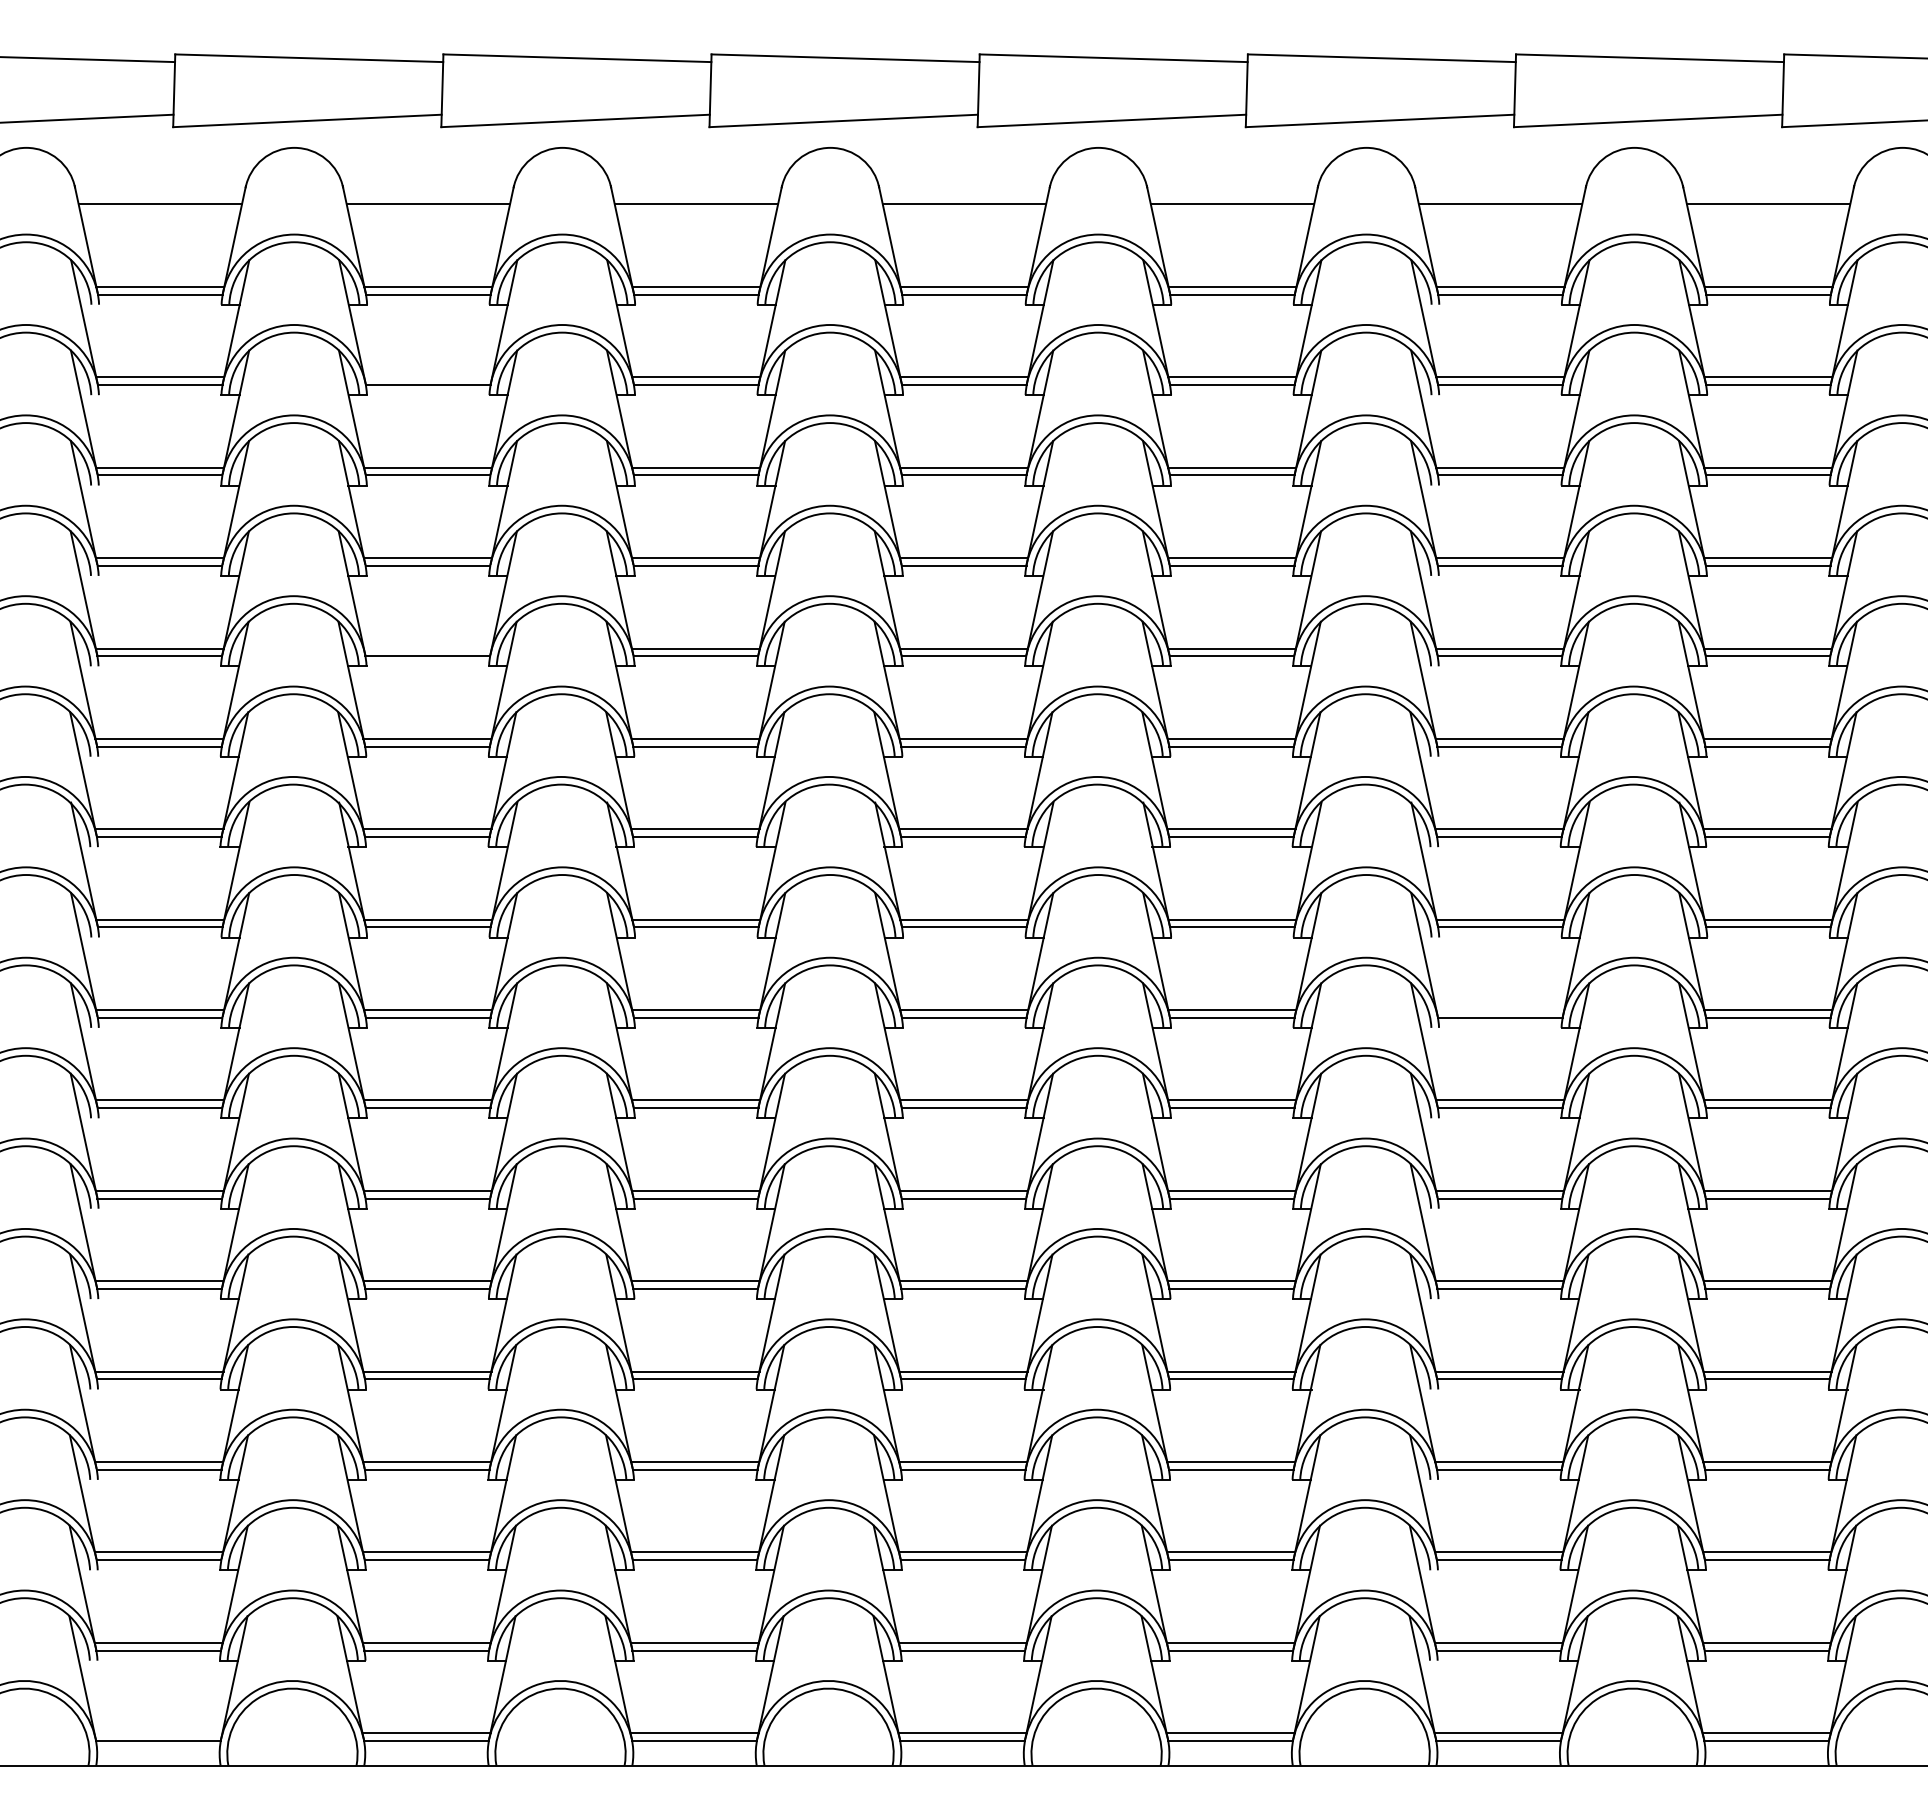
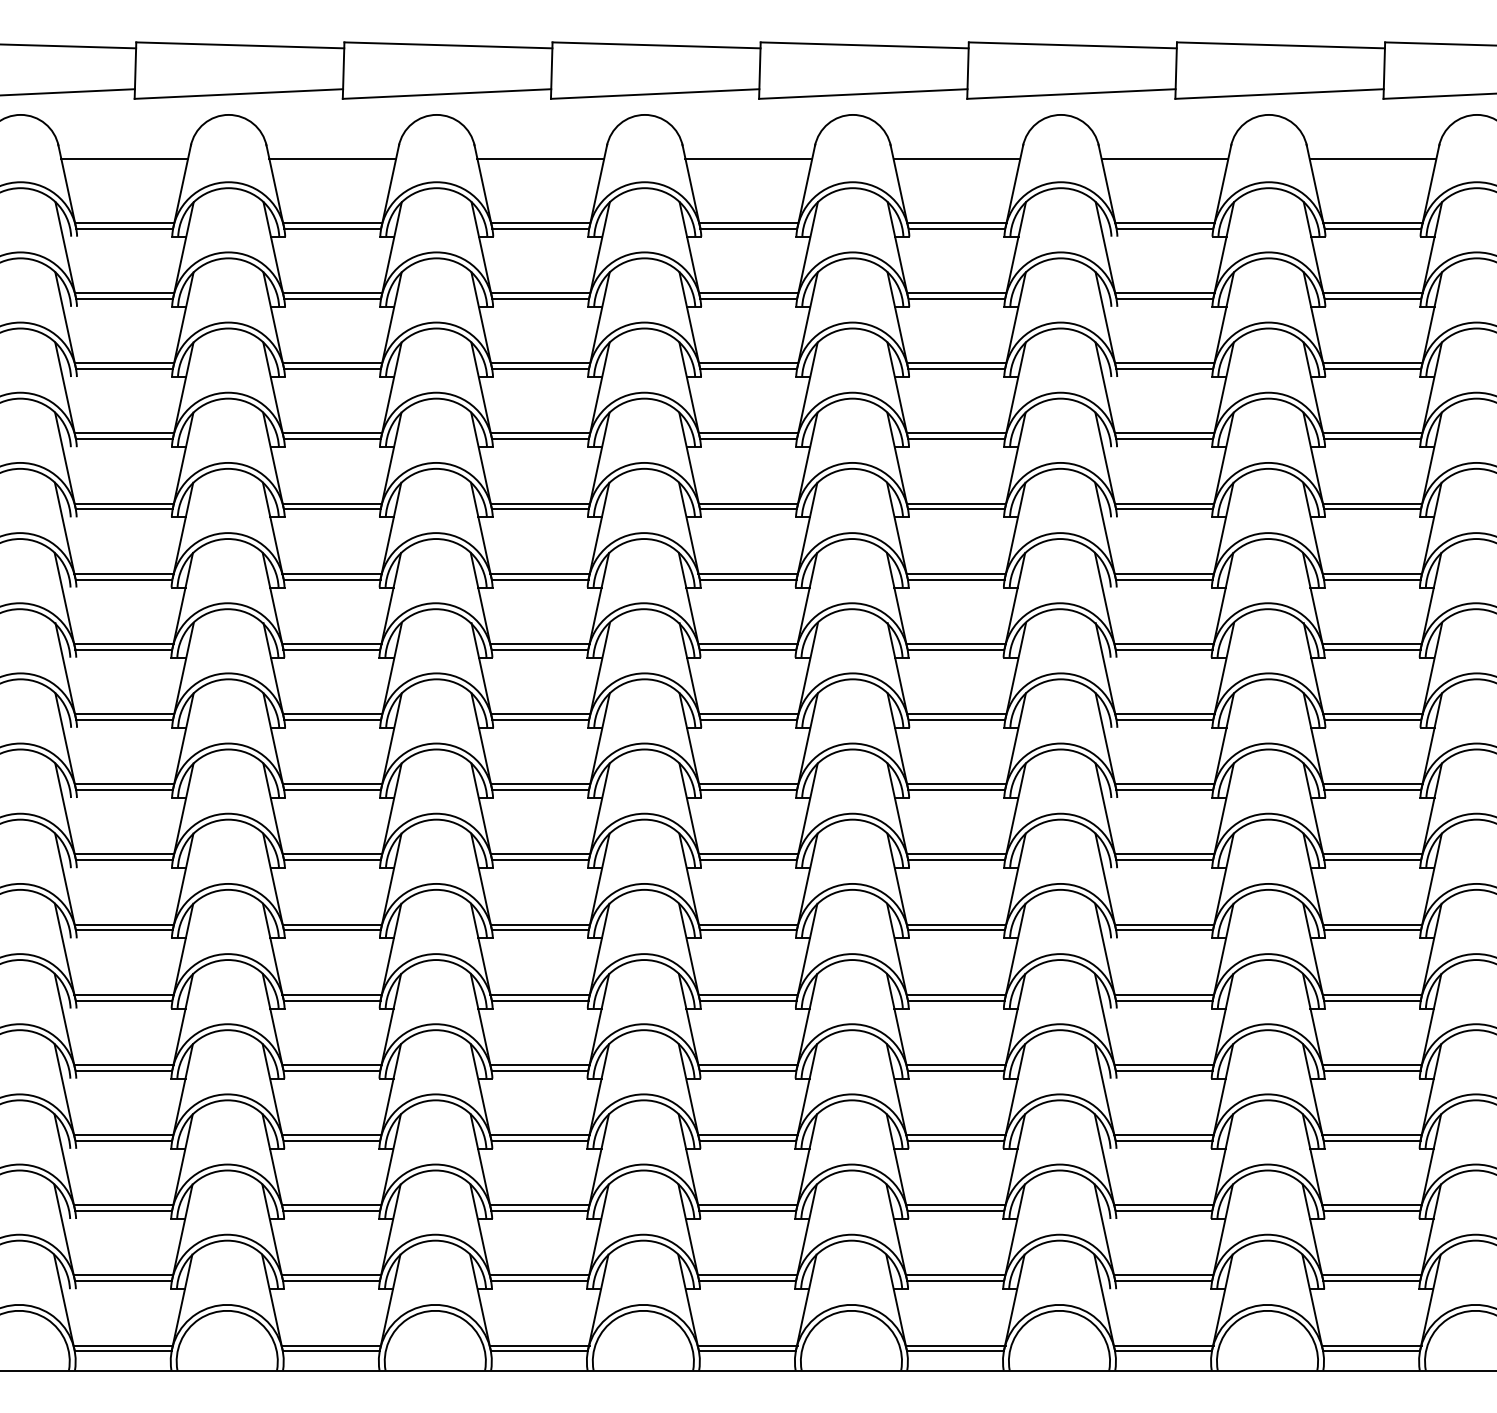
line: (428, 377) -> (332, 293), added
line: (427, 648) -> (332, 503), added
line: (1500, 1010) -> (1164, 784), added
line: (159, 1733) -> (124, 1345), added

